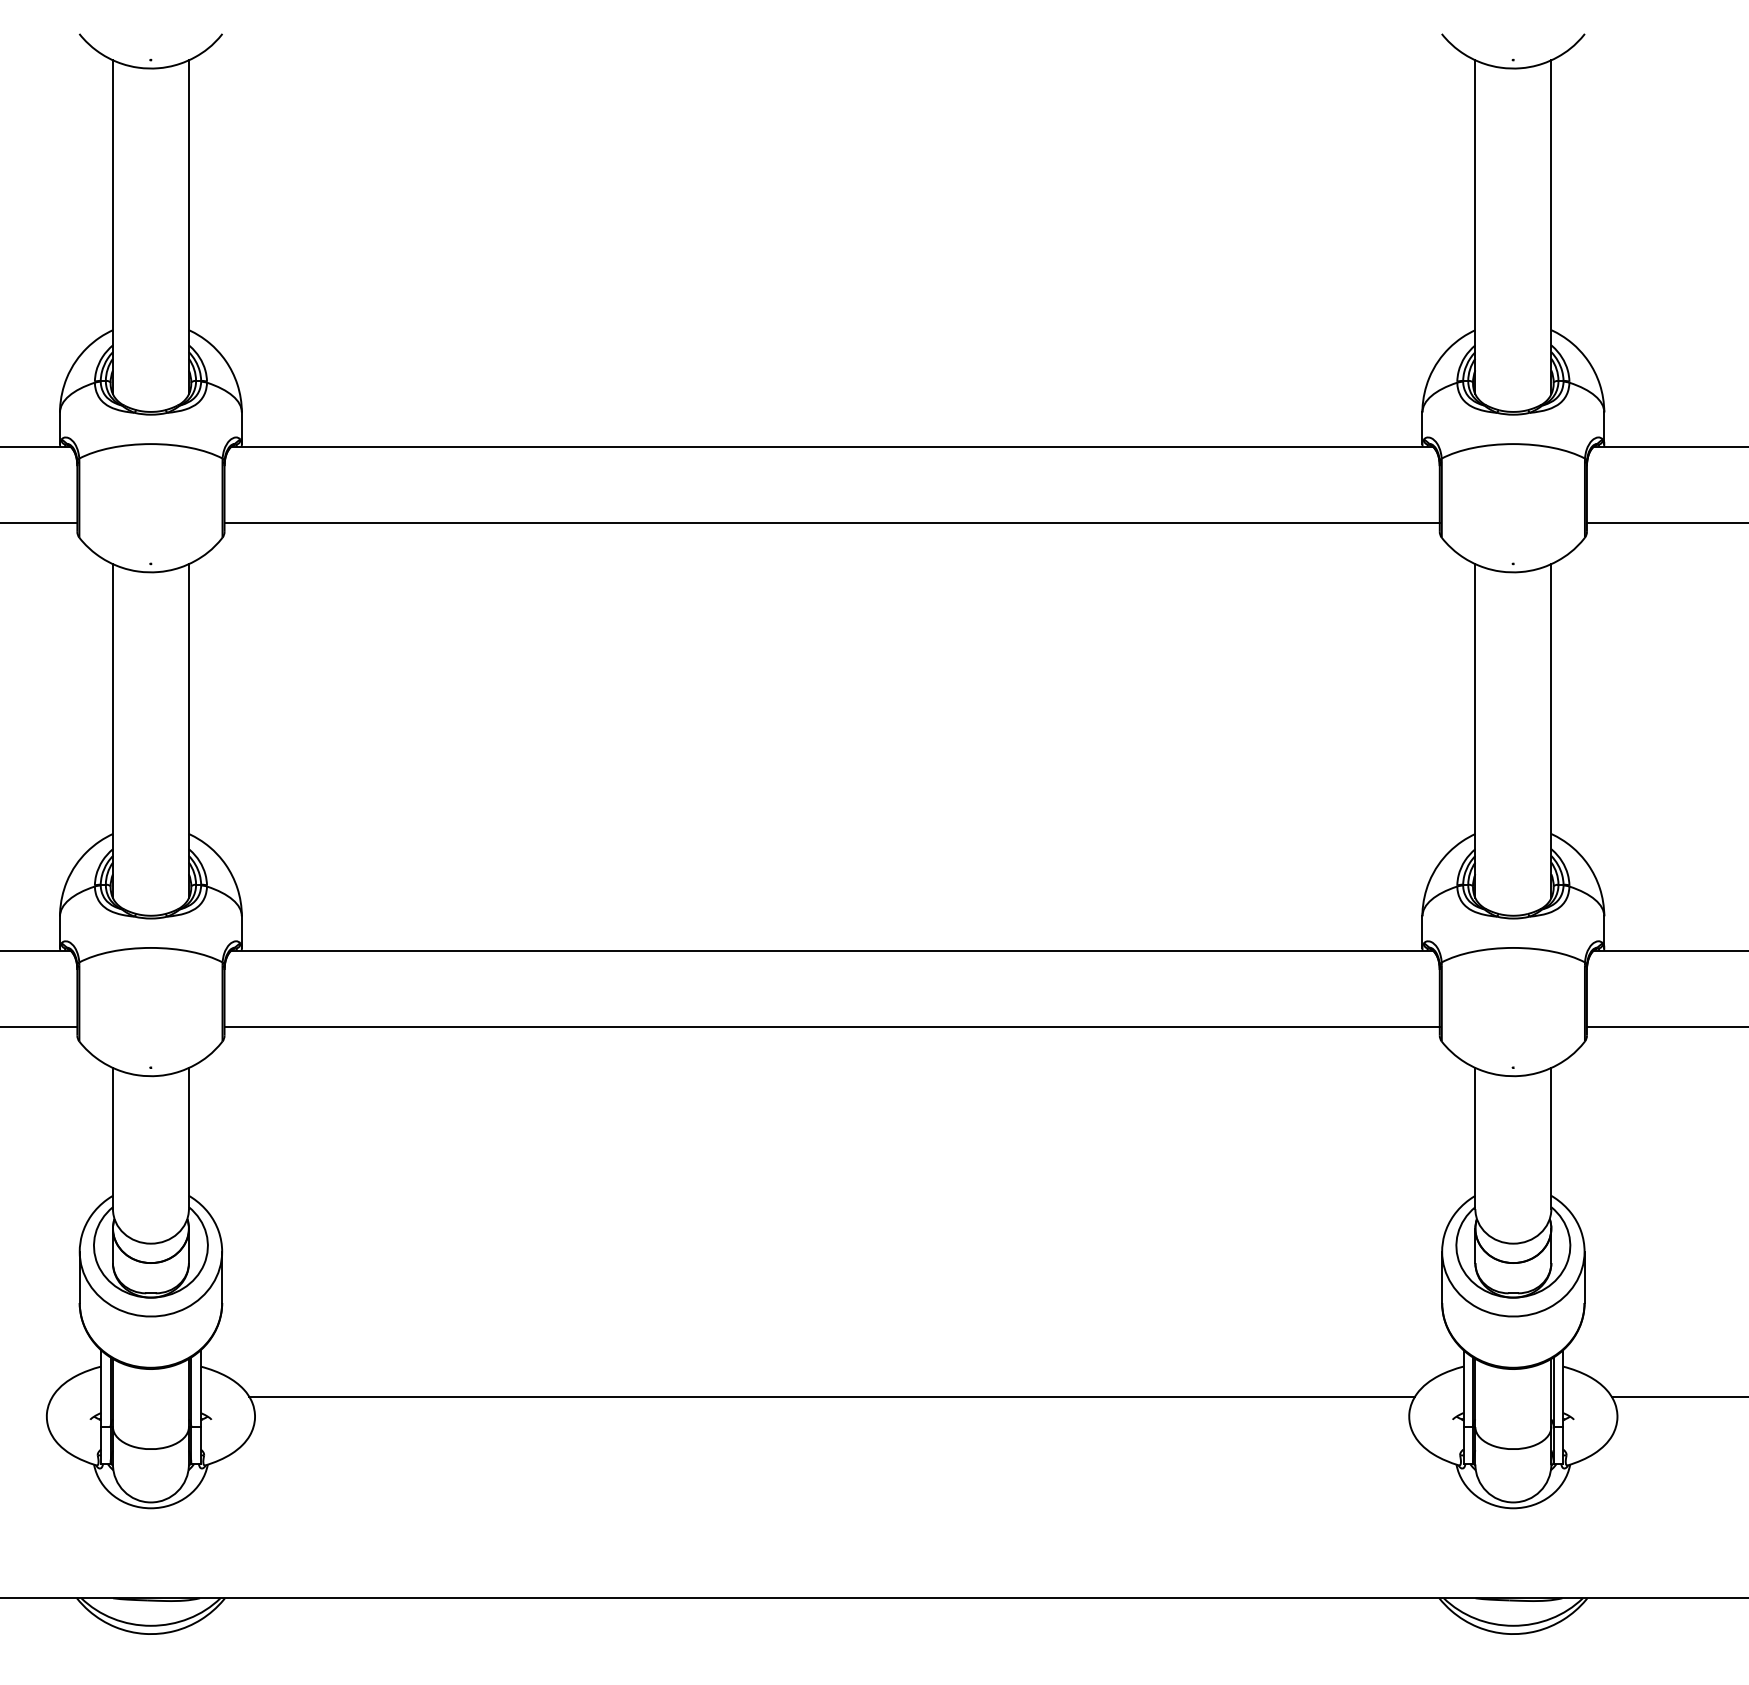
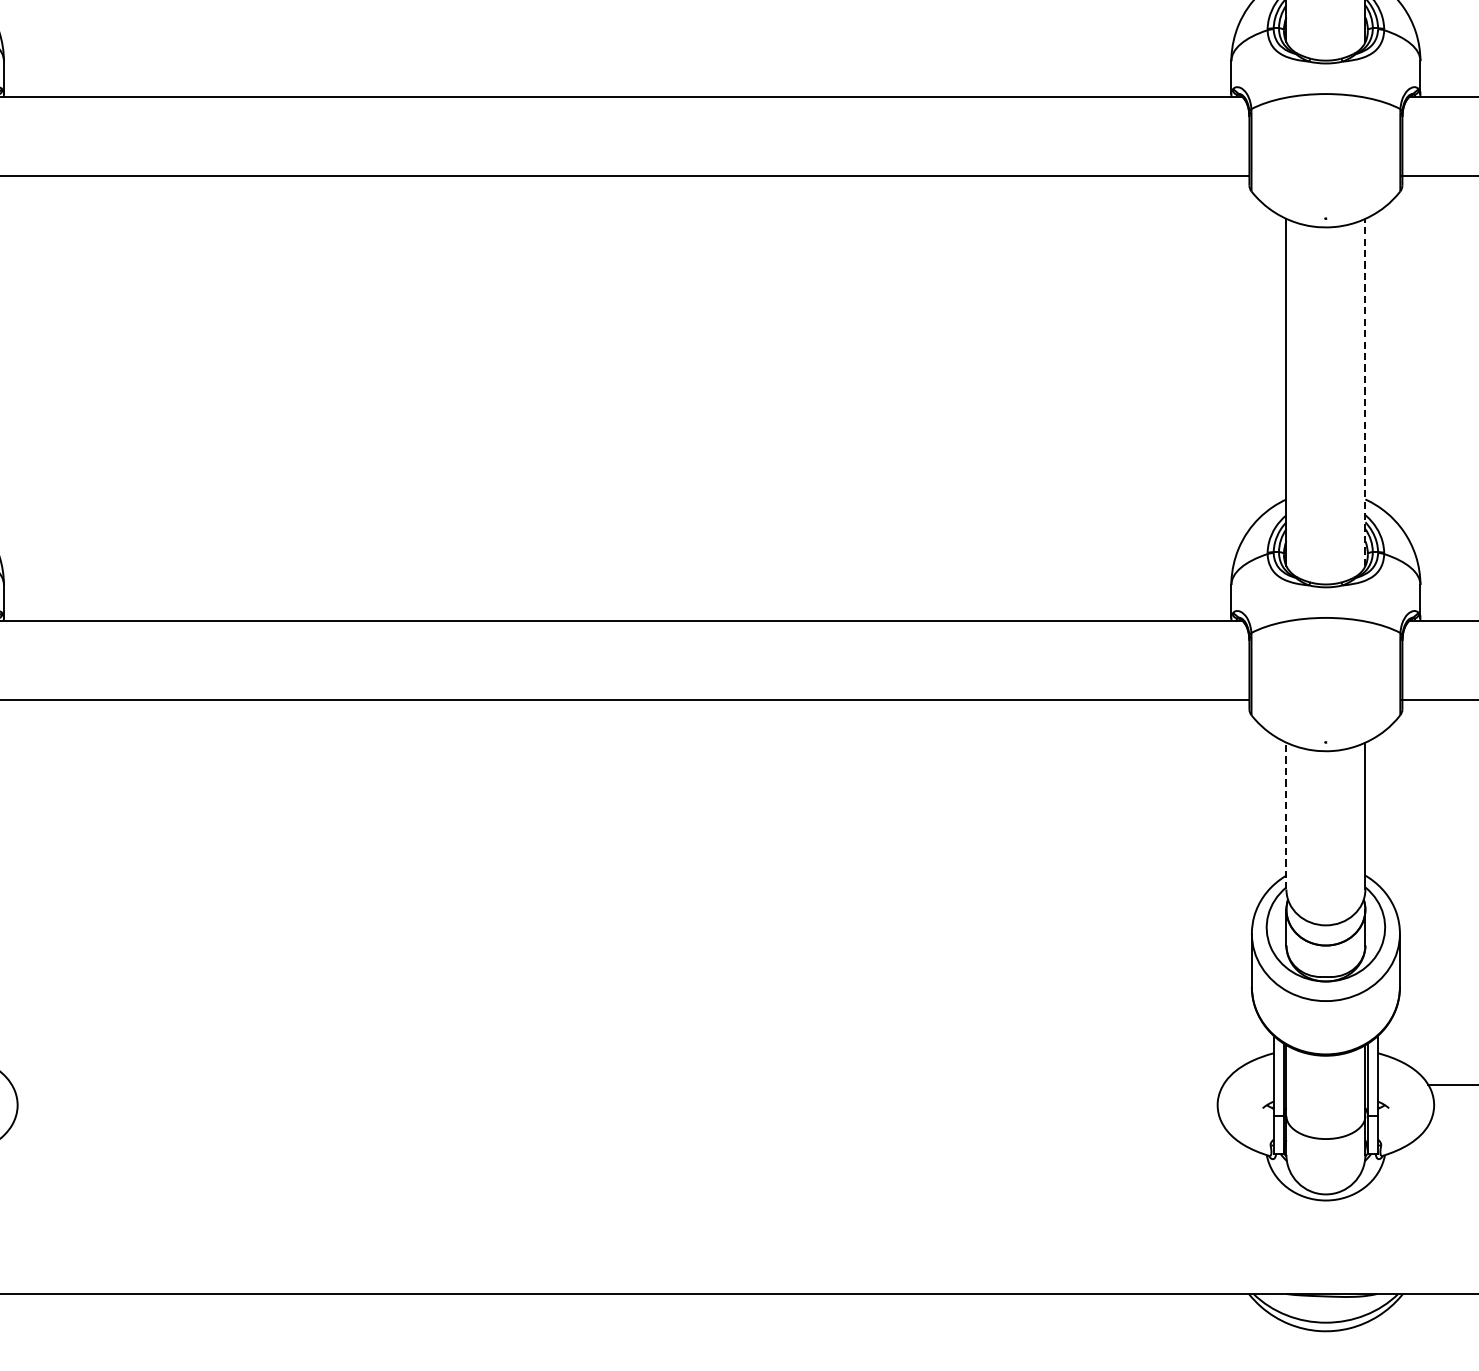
line: (1551, 731) -> (1365, 392), solid -> dashed
line: (1475, 1138) -> (1286, 816), solid -> dashed
line: (831, 1396) -> (616, 1084), removed

